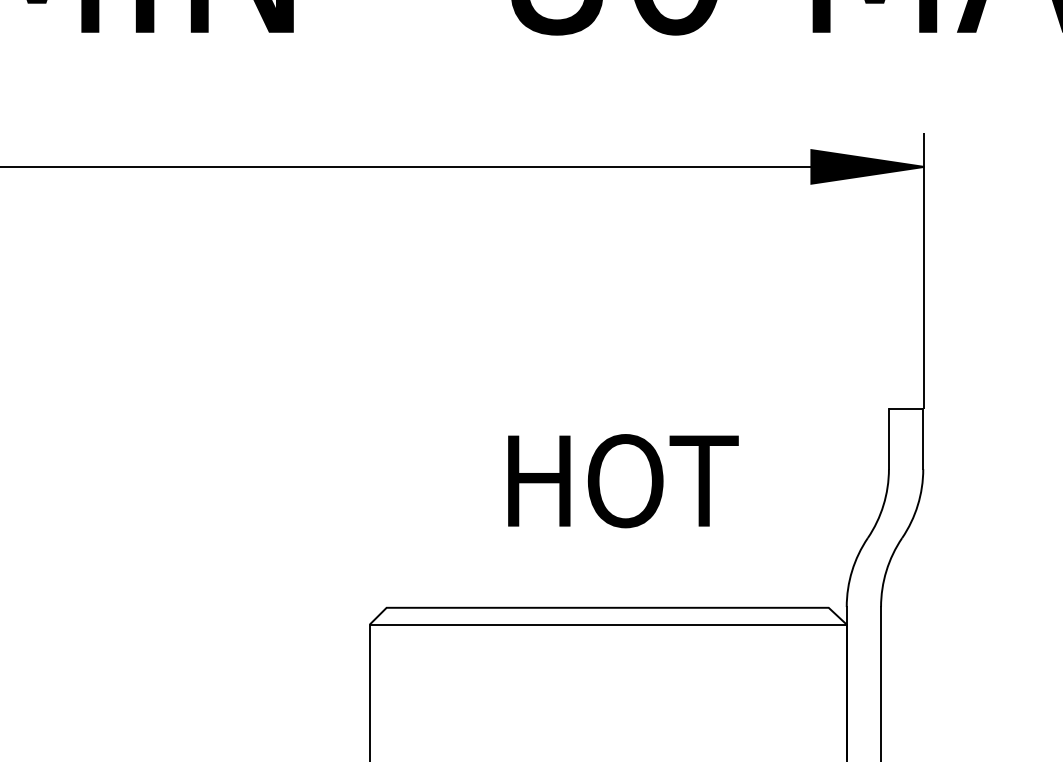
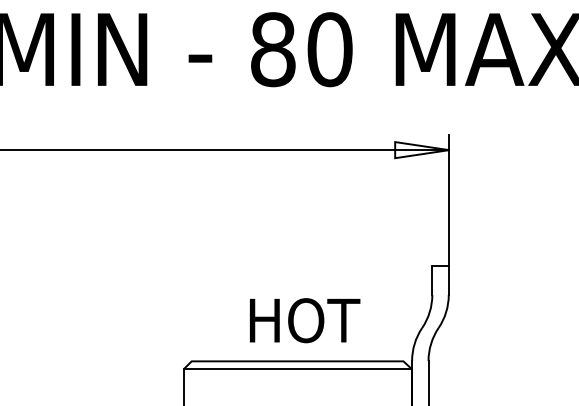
fill: (868, 167) -> (422, 150), removed
text: (624, 480) -> (305, 320), moved

